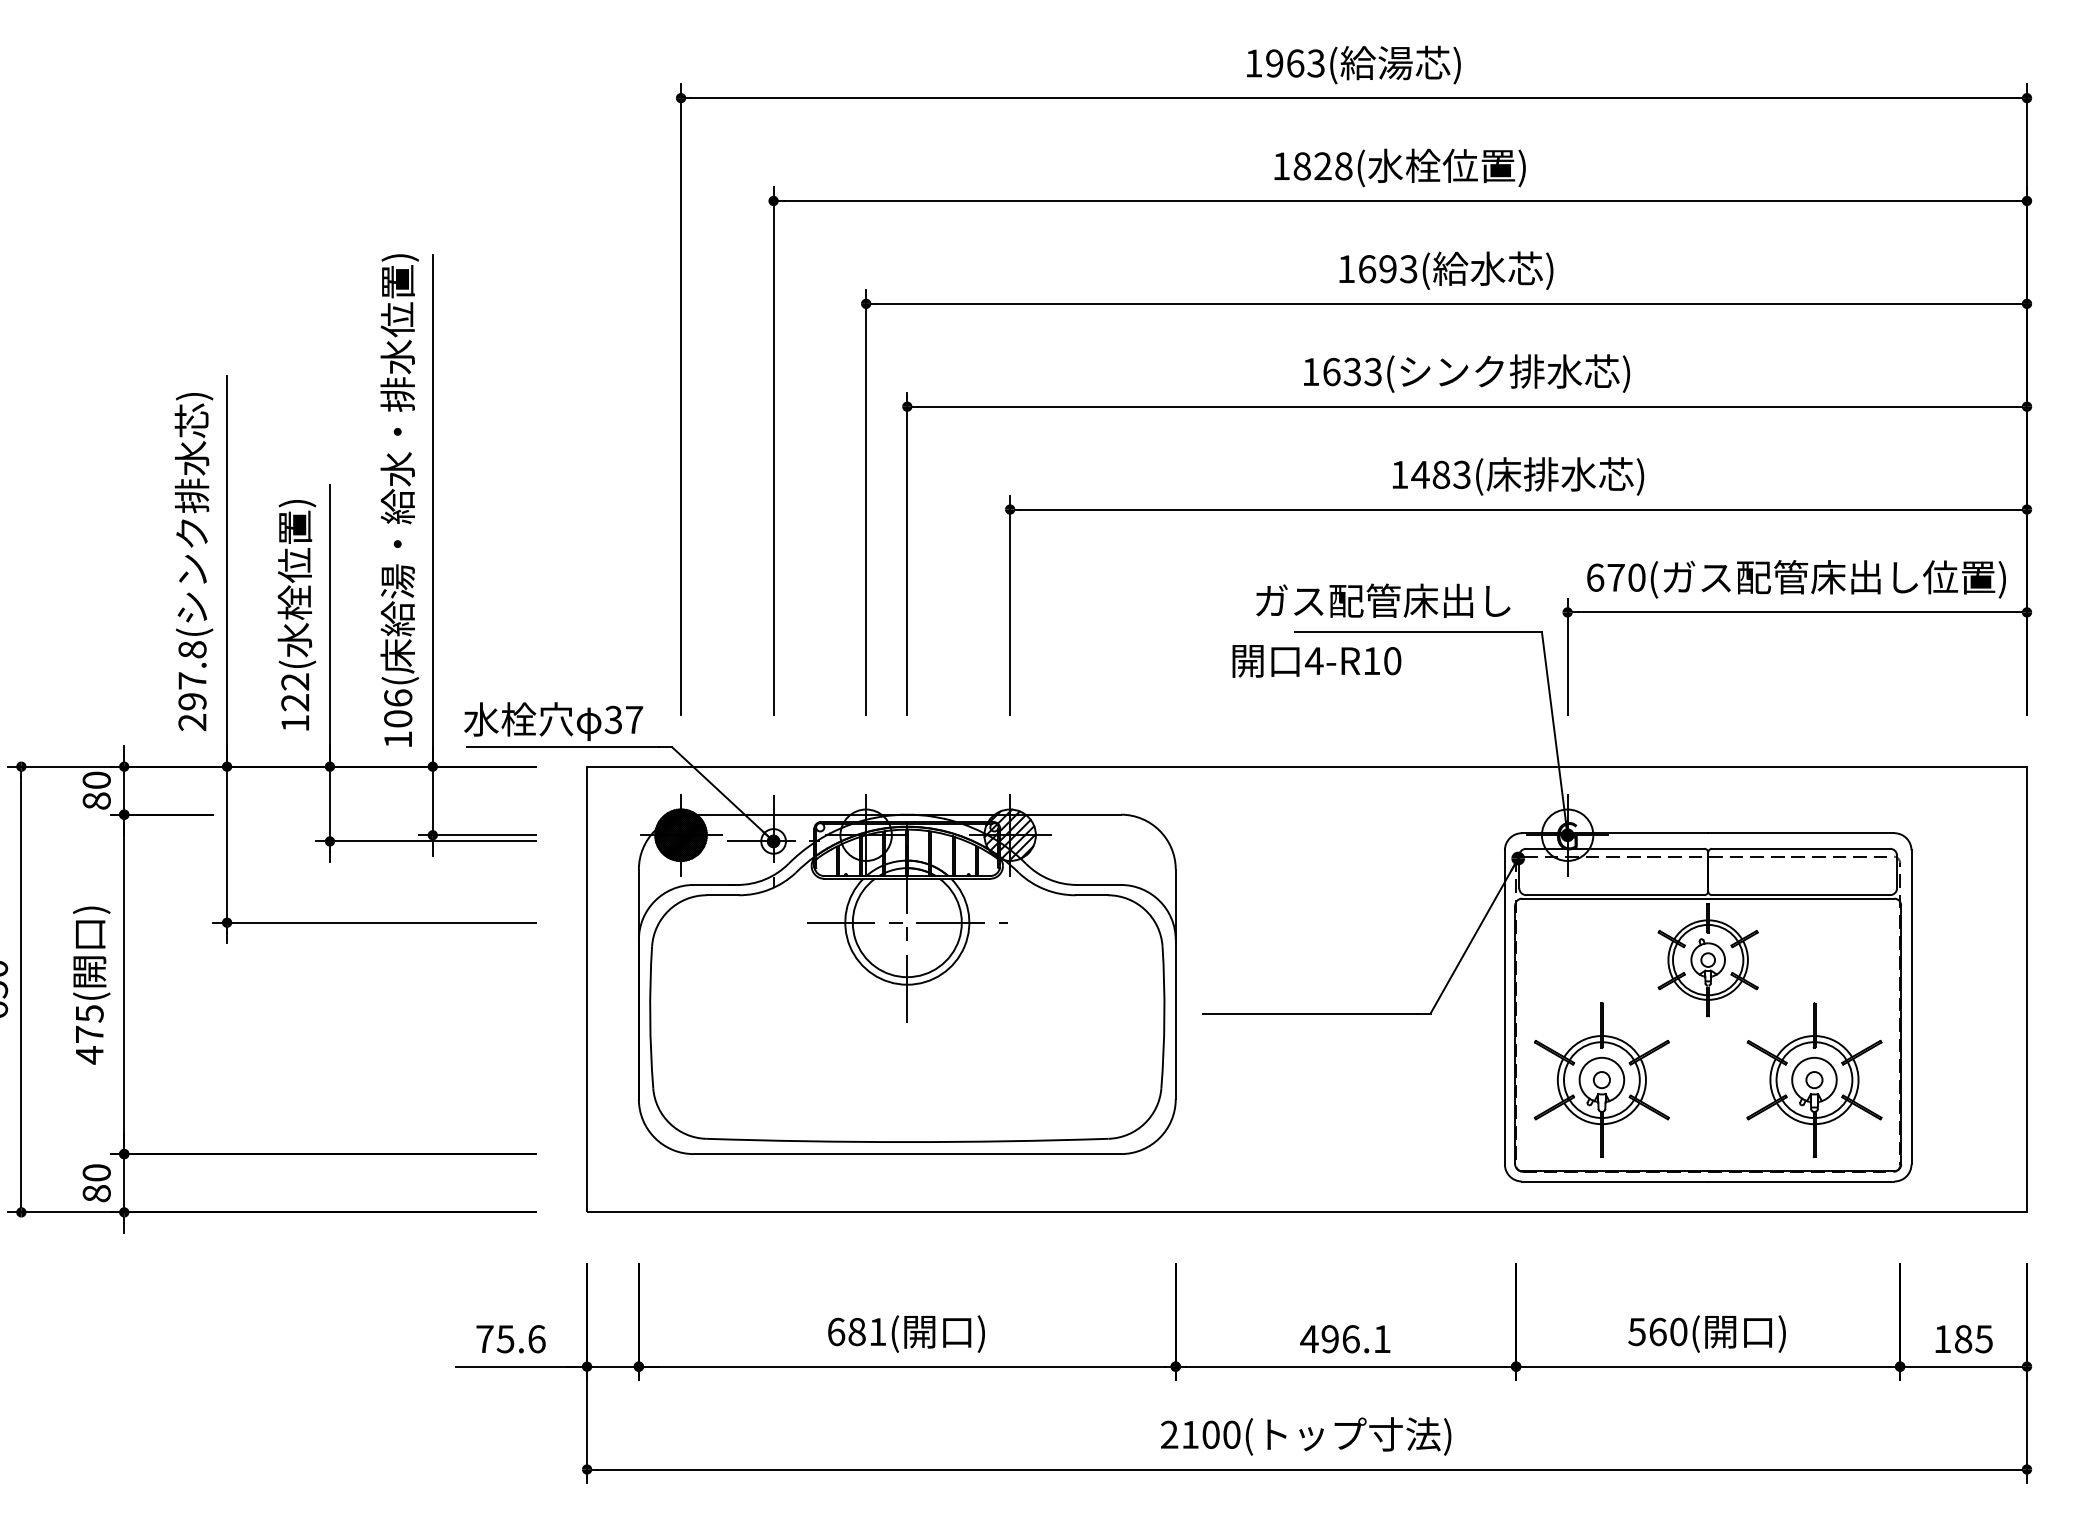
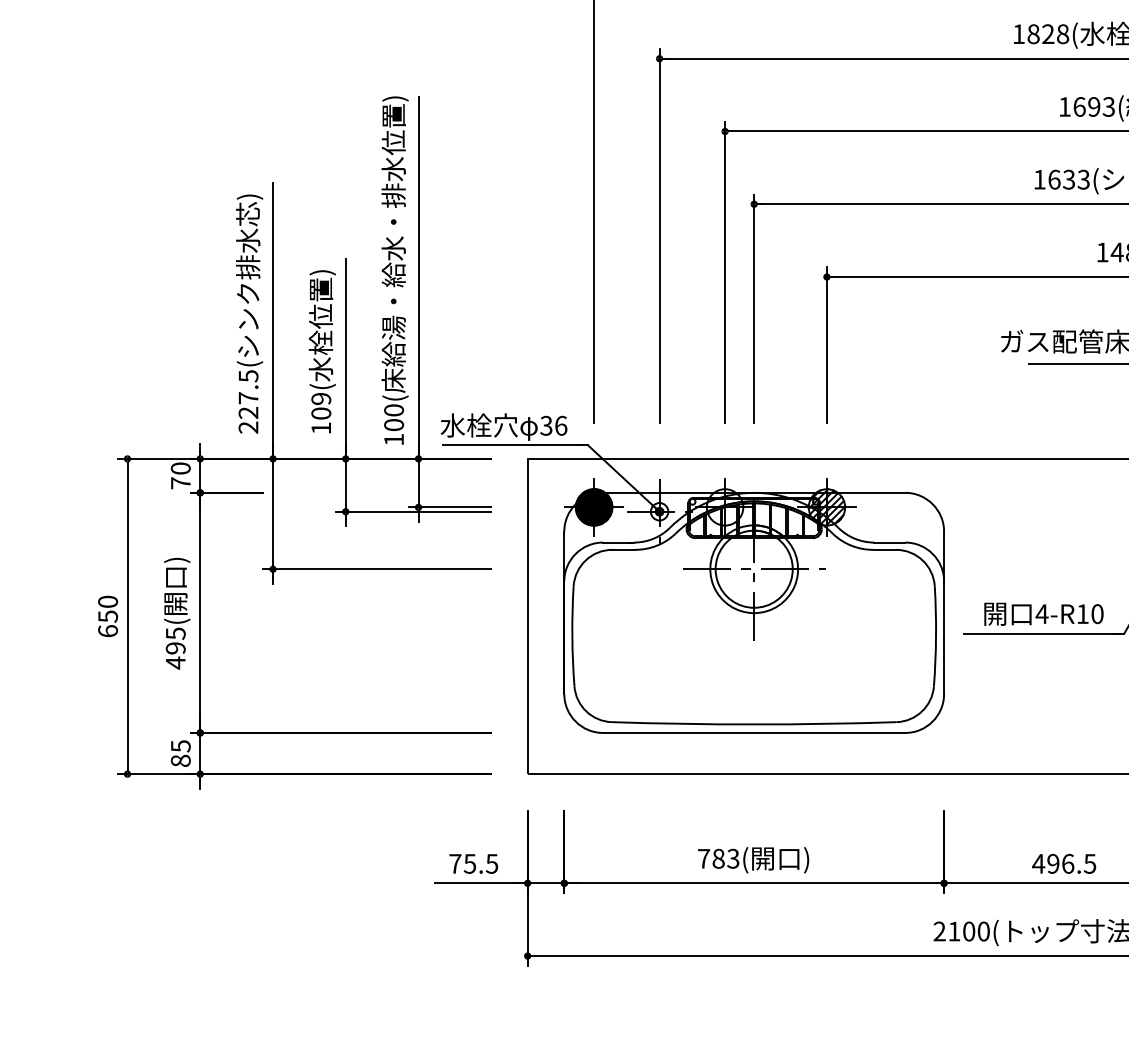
text: (1316, 661) -> (1043, 614), moved
text: (192, 675) -> (248, 394), 297.8( -> 227.5(
text: (295, 692) -> (321, 406), 122( -> 109(
text: (398, 697) -> (394, 409), 106 -> 100
text: (634, 719) -> (561, 425), 37 -> 36
text: (96, 800) -> (180, 482), 80 -> 70
text: (89, 1034) -> (175, 648), 475( -> 495(
text: (96, 1172) -> (180, 745), 80 -> 85
text: (857, 1331) -> (718, 858), 681( -> 783(
text: (536, 1339) -> (491, 864), 75.6 -> 75.5
text: (1381, 1339) -> (1089, 864), 496.1 -> 496.5

